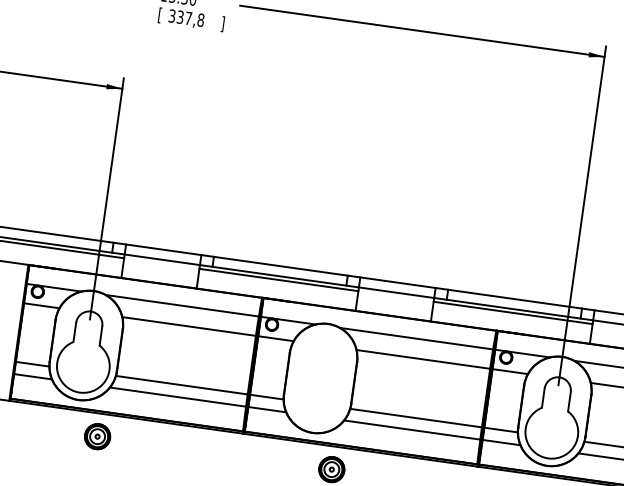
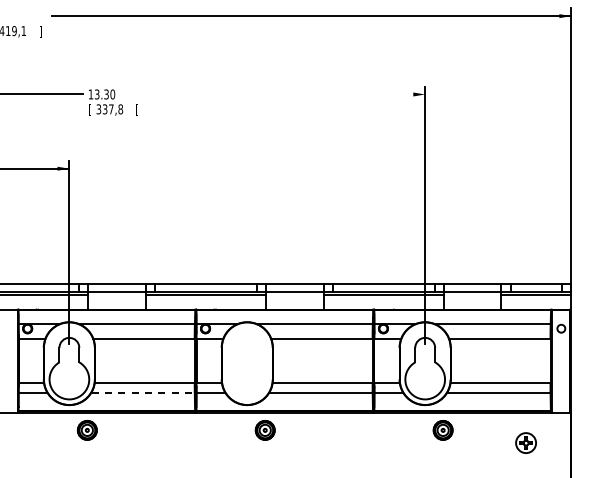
text: (223, 23) -> (137, 109), ] -> [
line: (421, 31) -> (286, 94), removed
line: (178, 397) -> (143, 392), solid -> dashed

